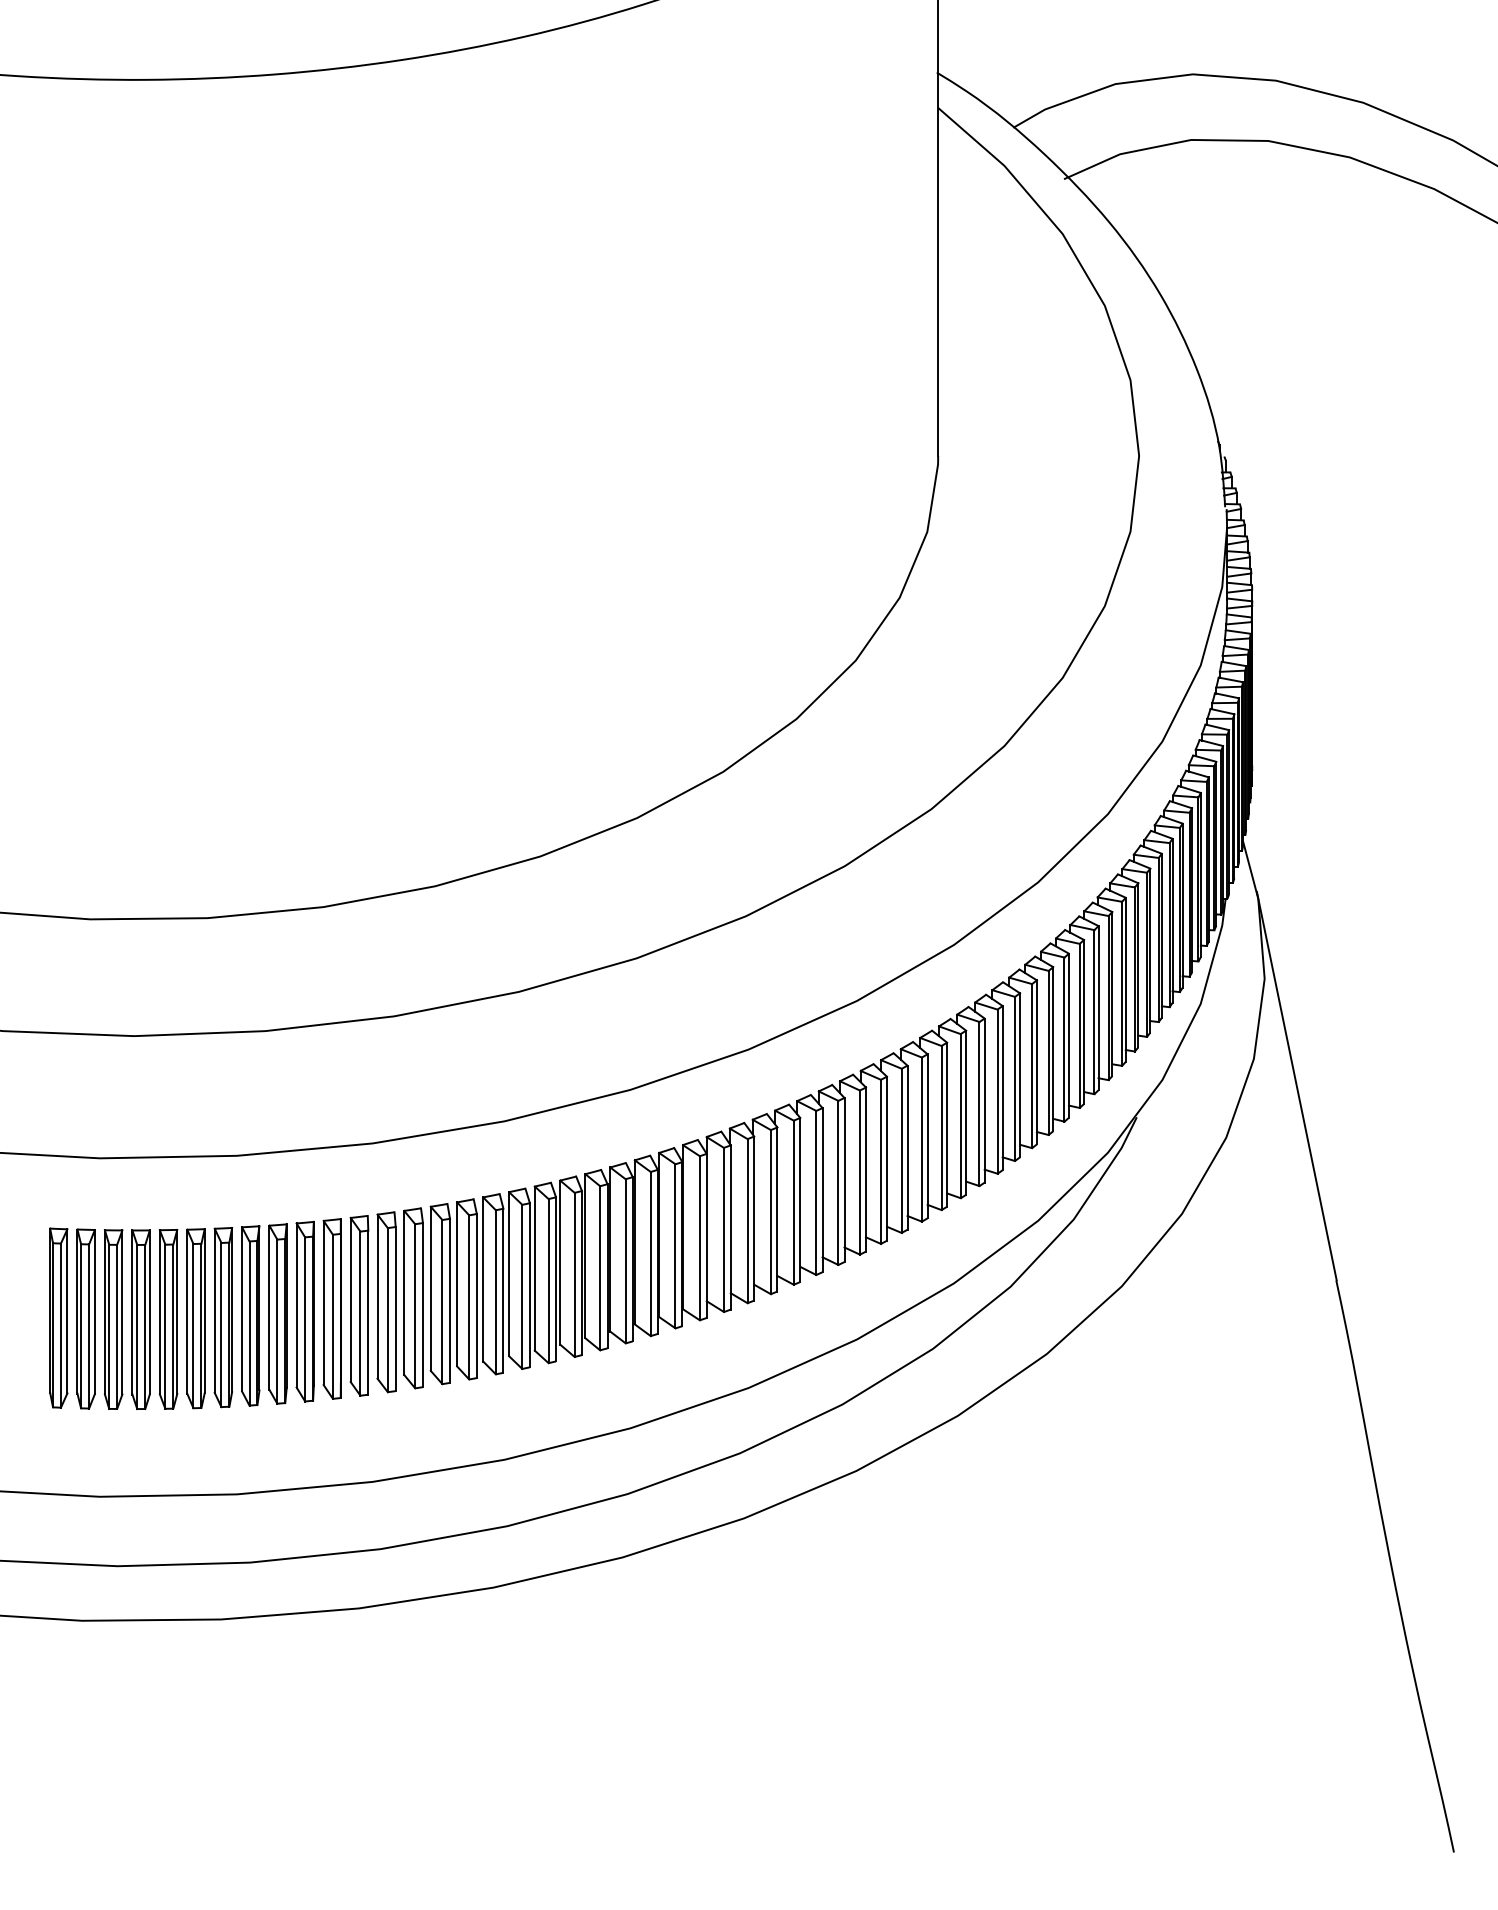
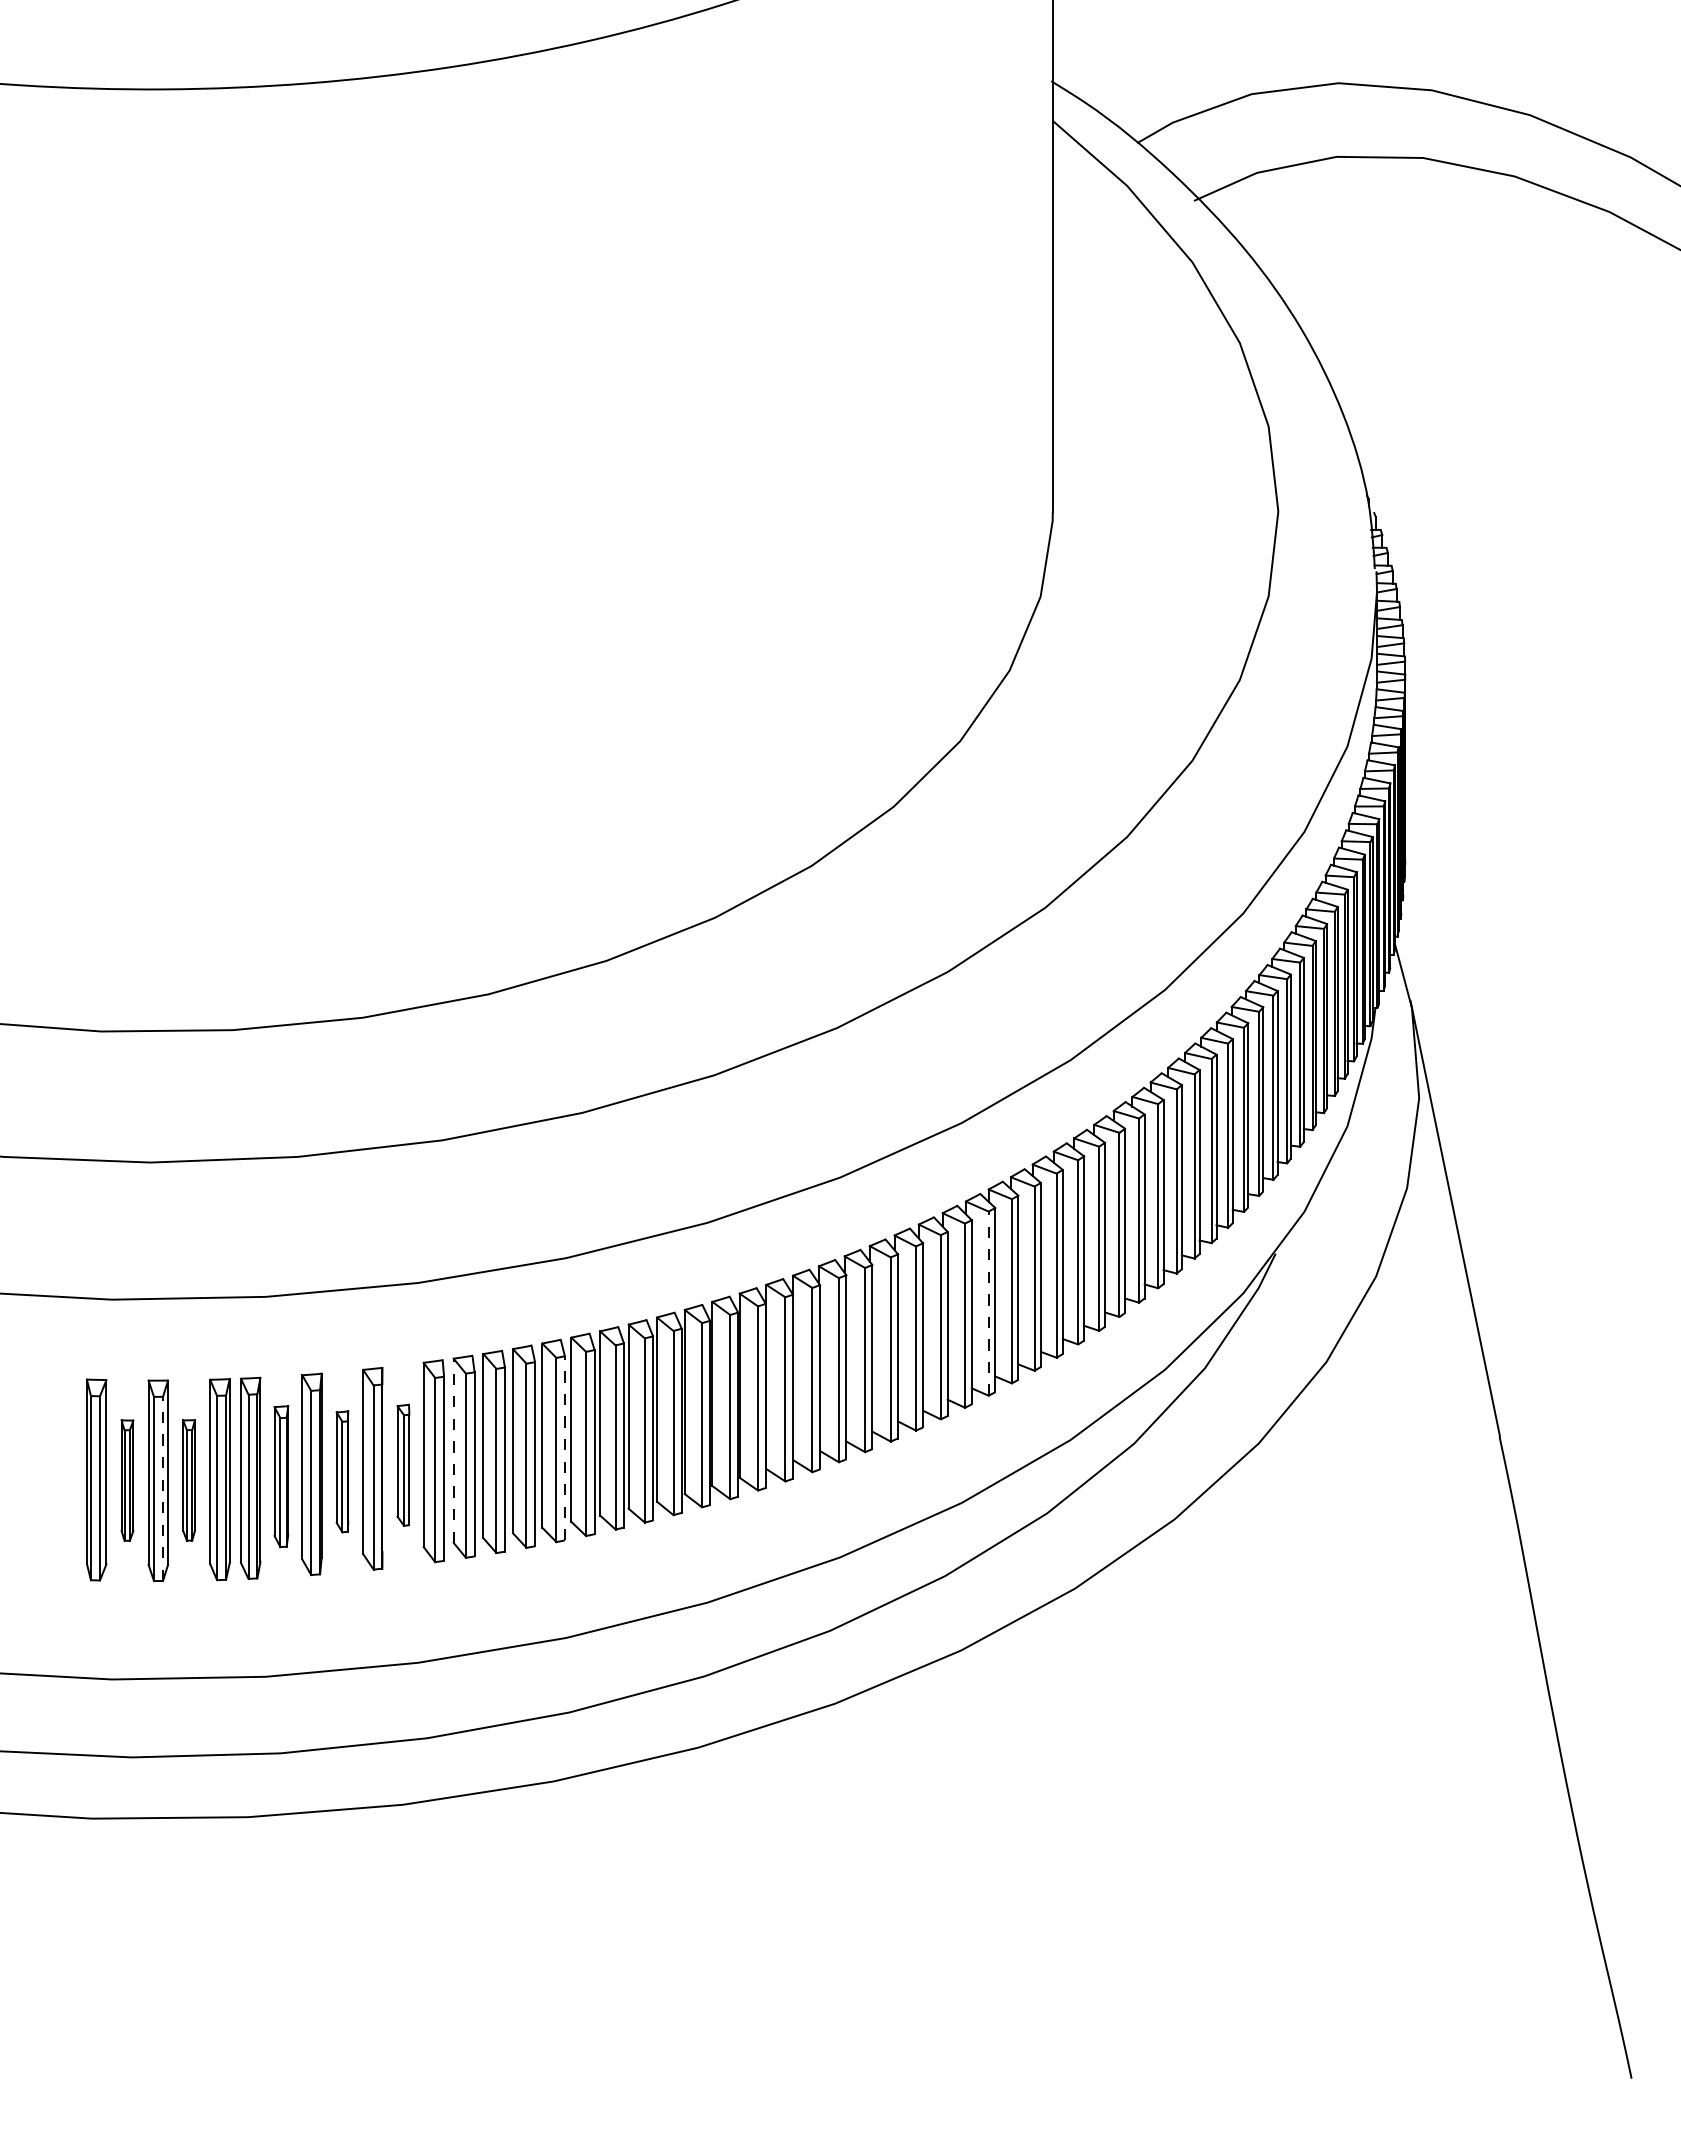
line: (880, 1161) -> (988, 1303), solid -> dashed
line: (503, 1290) -> (564, 1447), solid -> dashed
line: (404, 1292) -> (453, 1450), solid -> dashed
part: (359, 1306) -> (403, 1465), size x0.6
part: (305, 1311) -> (342, 1471), size x0.6
part: (250, 1315) -> (281, 1476), size x0.7
part: (58, 1317) -> (65, 1478), removed
part: (113, 1319) -> (127, 1480), size x0.6
part: (168, 1319) -> (188, 1480), size x0.6
line: (145, 1326) -> (163, 1488), solid -> dashed

